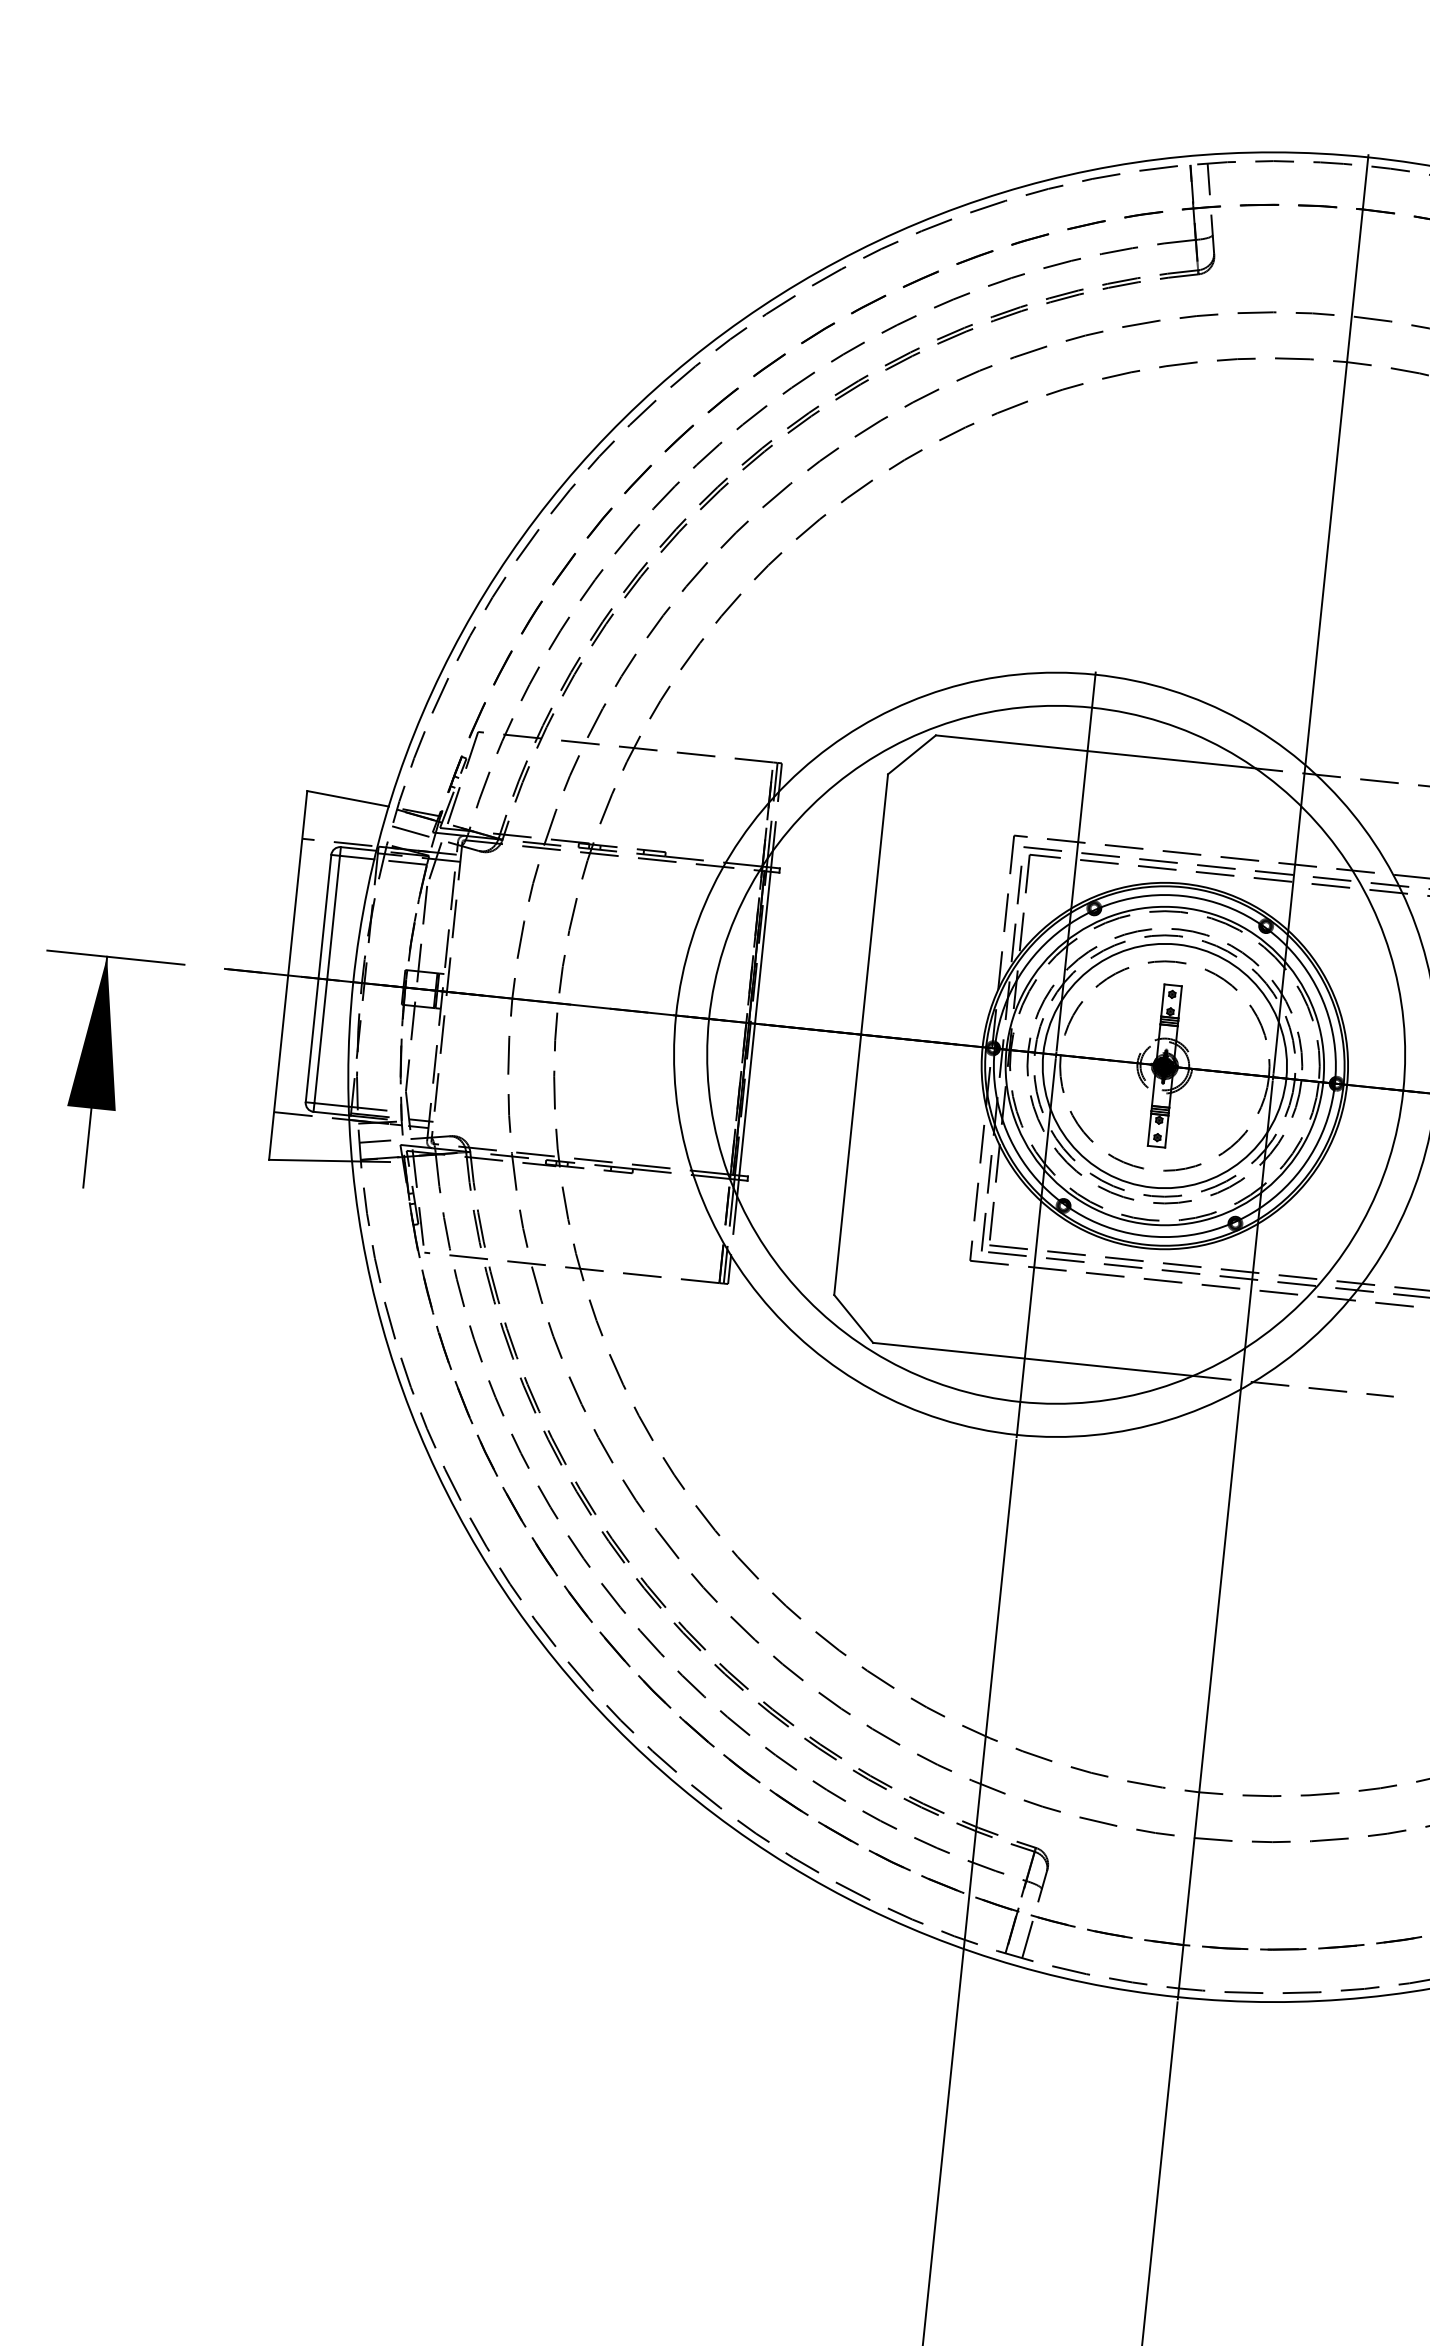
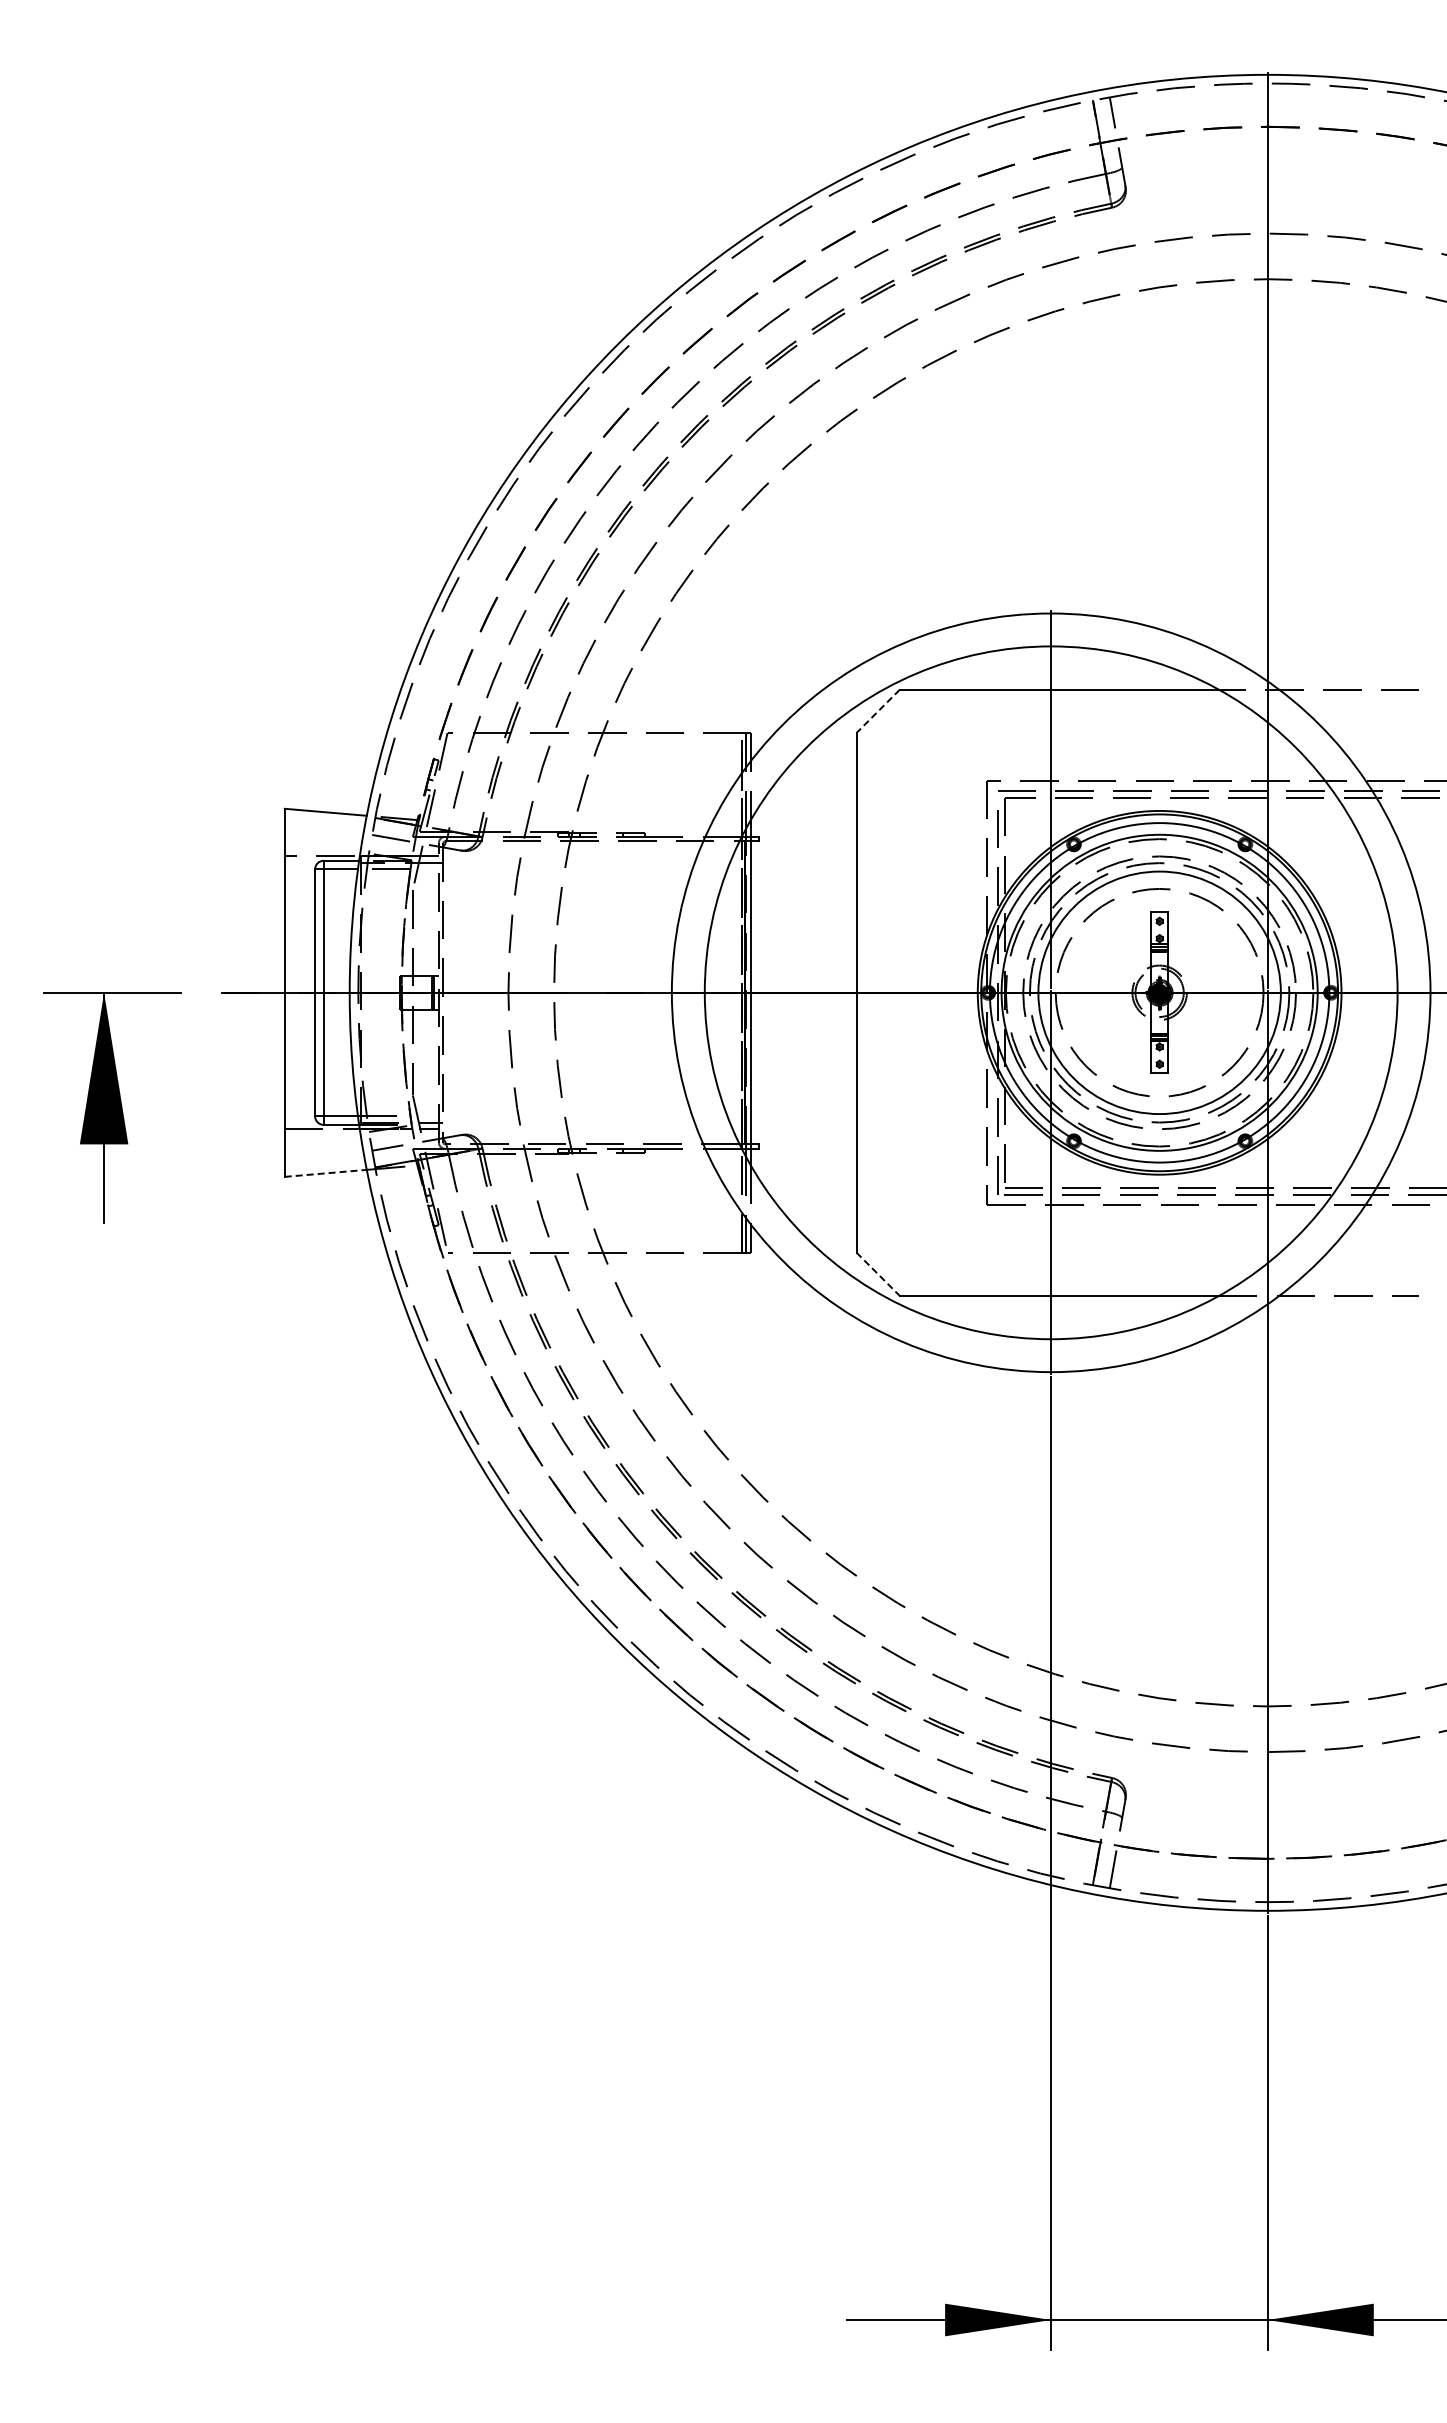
line: (912, 755) -> (878, 711), solid -> dashed
line: (311, 1160) -> (326, 1173), solid -> dashed
line: (853, 1319) -> (878, 1274), solid -> dashed

